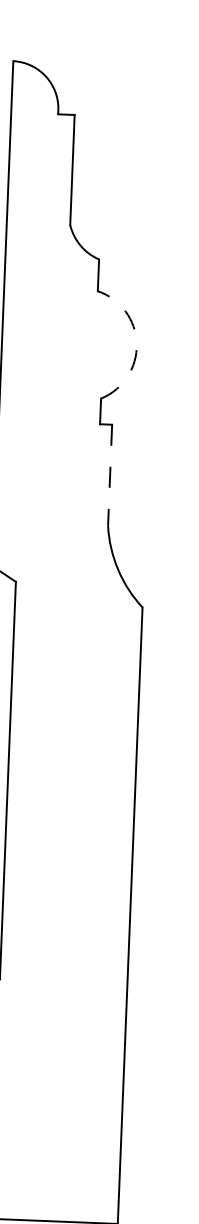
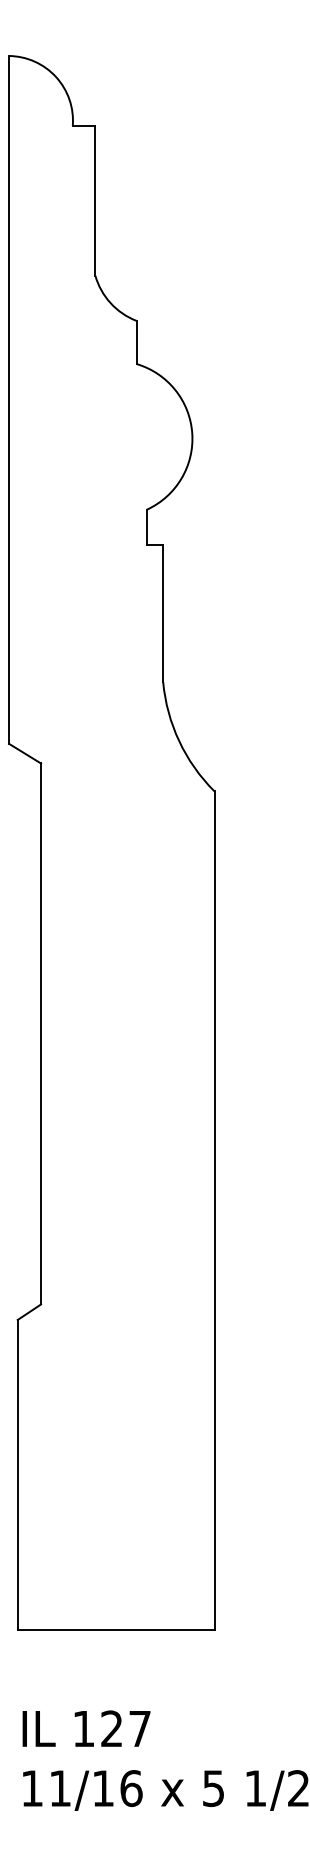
arc: (136, 343) -> (192, 433), dashed -> solid
line: (110, 475) -> (163, 613), dashed -> solid

